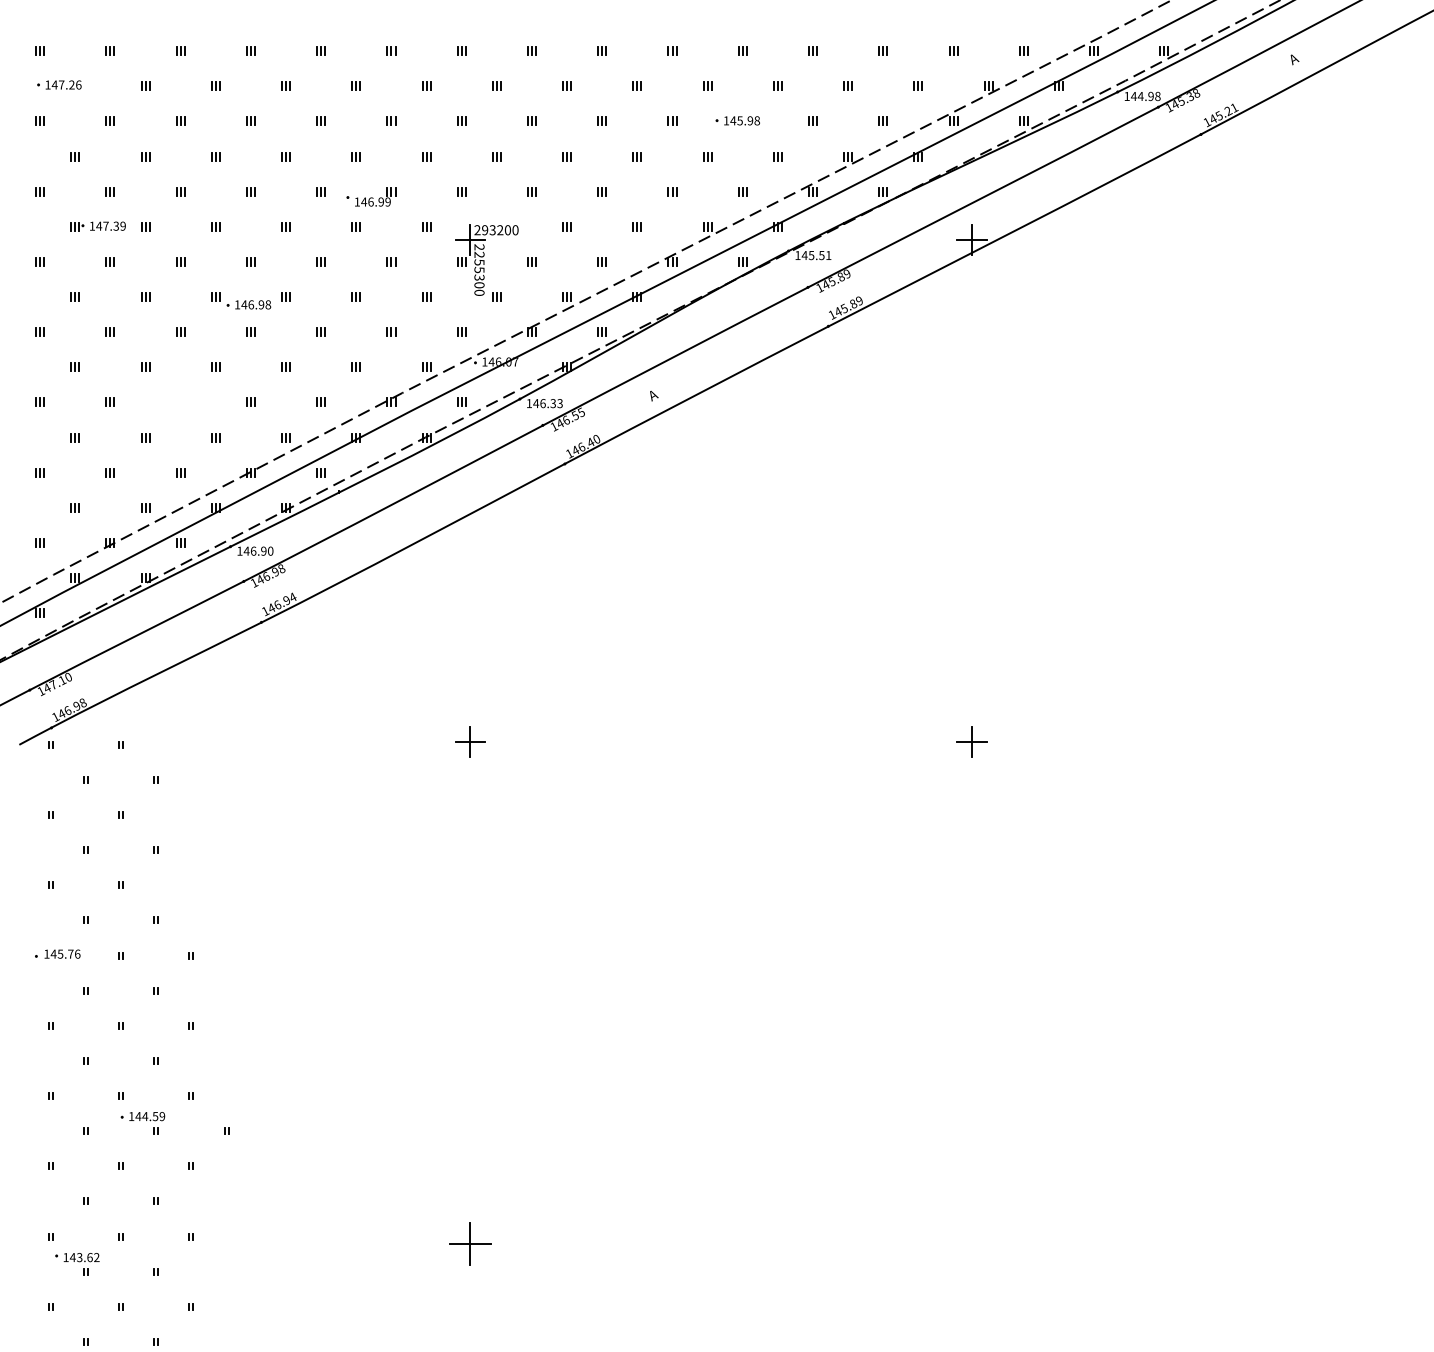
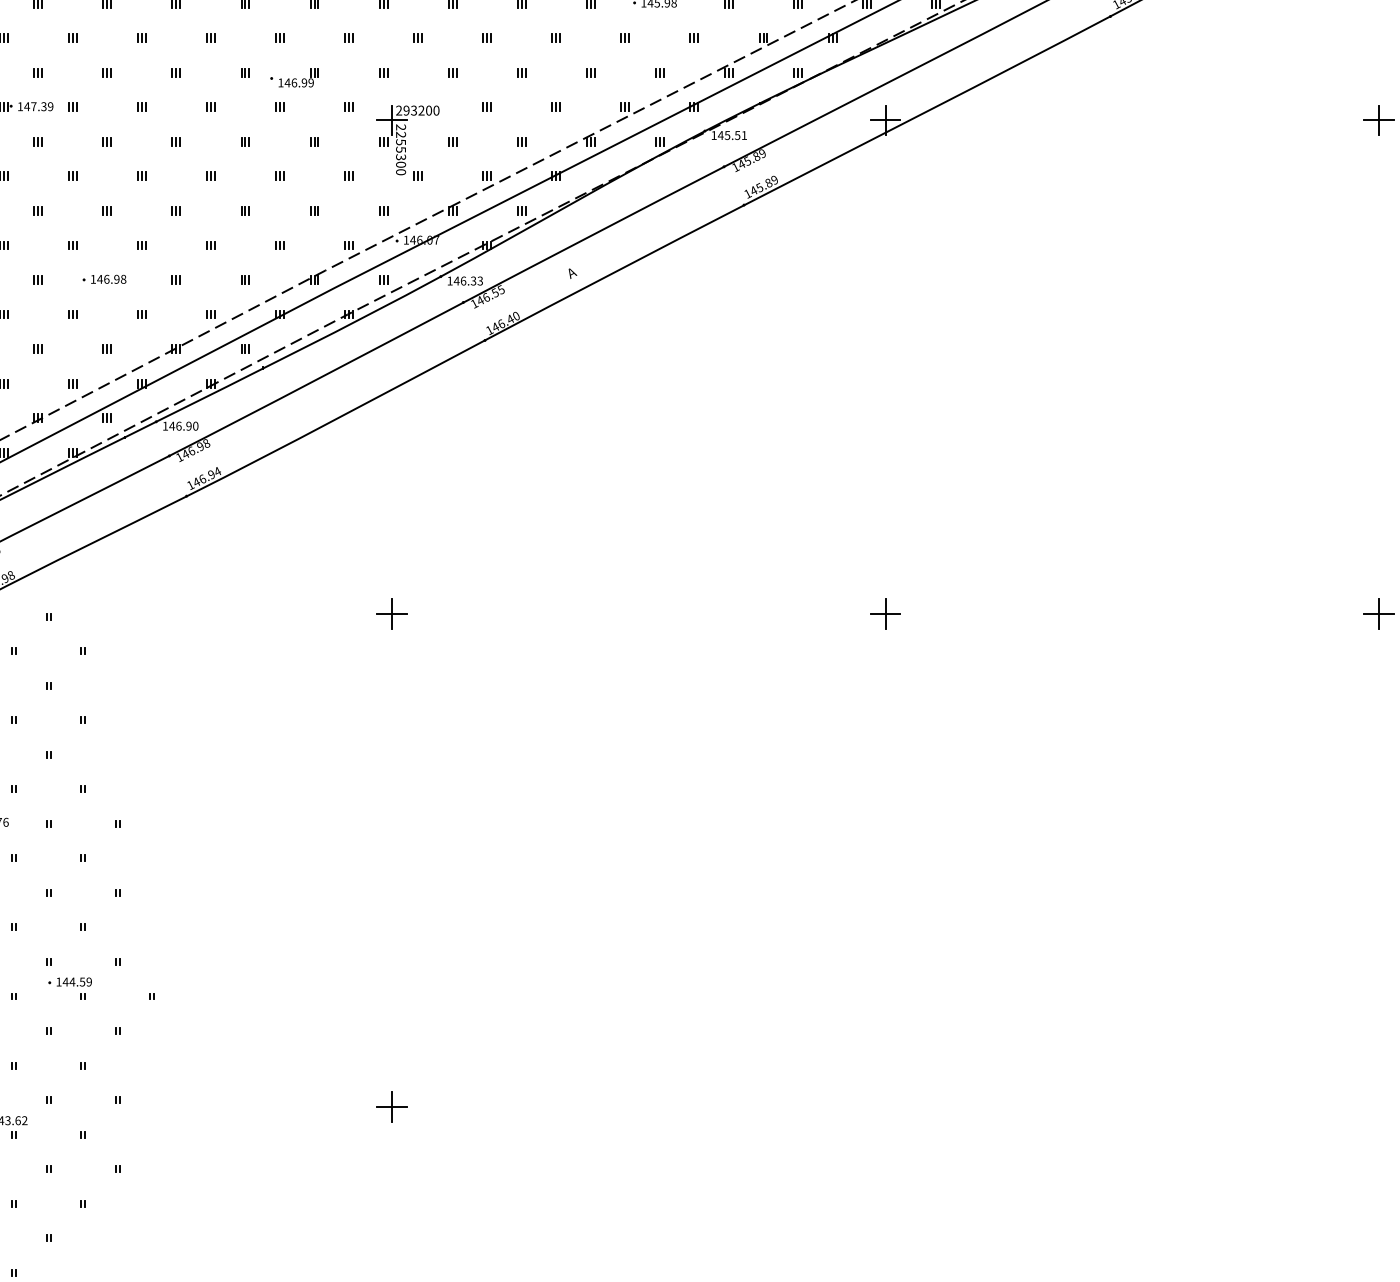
text: (248, 304) -> (104, 279), moved
part: (470, 1243) -> (392, 1106), size x0.71

